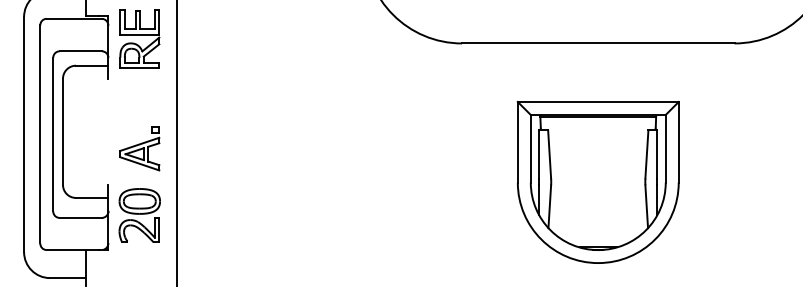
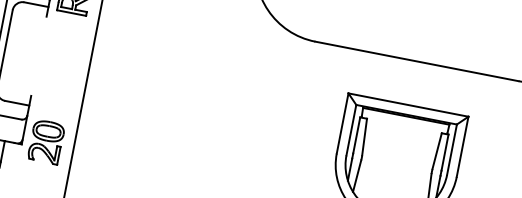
part: (139, 148) -> (59, 73), removed
part: (139, 215) -> (46, 141), moved

